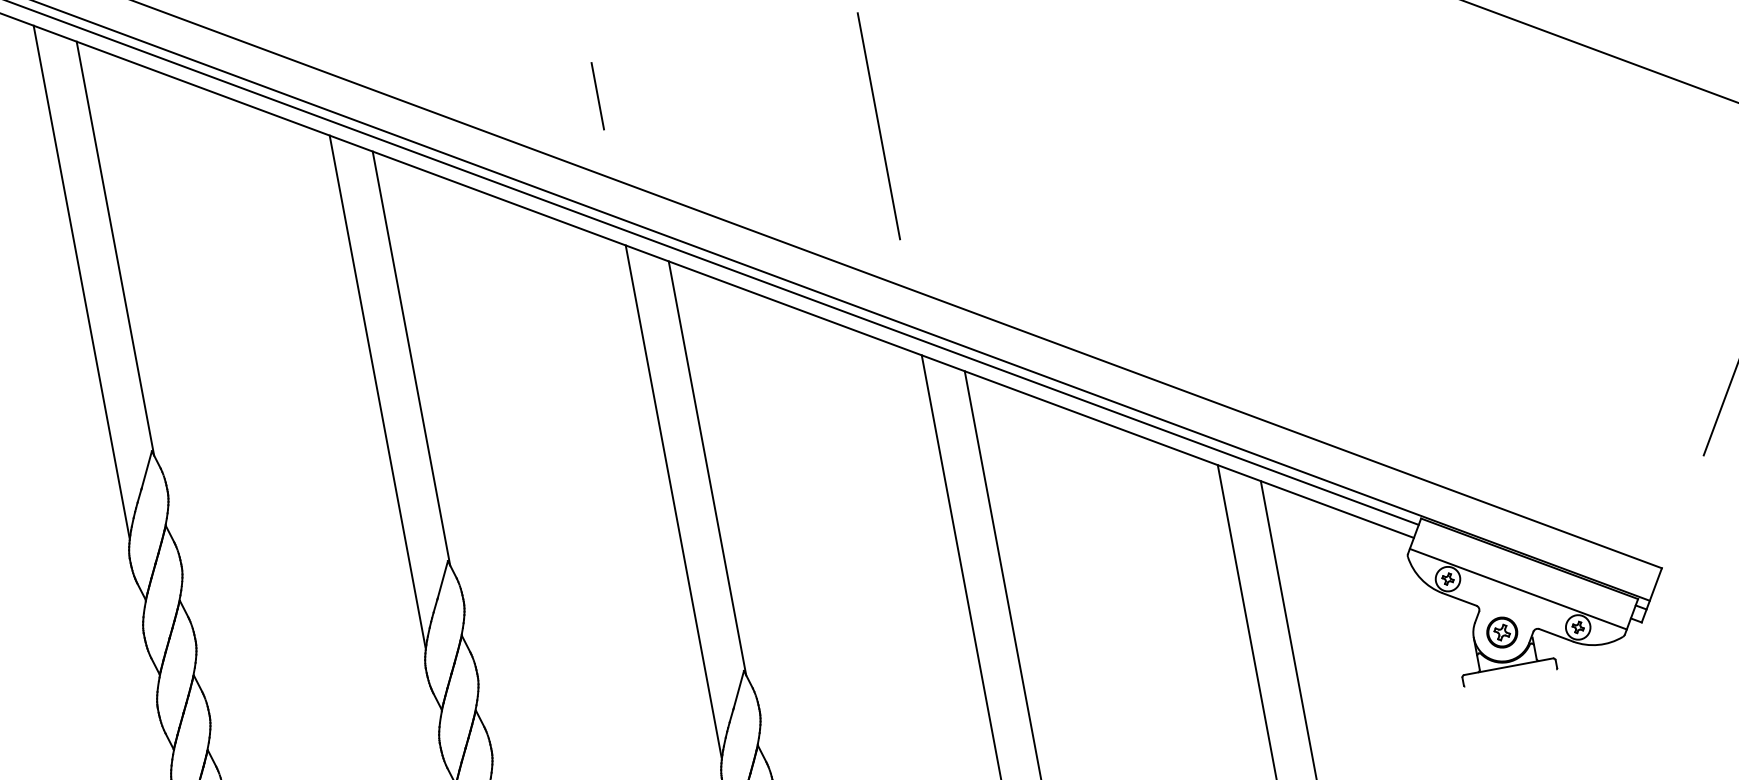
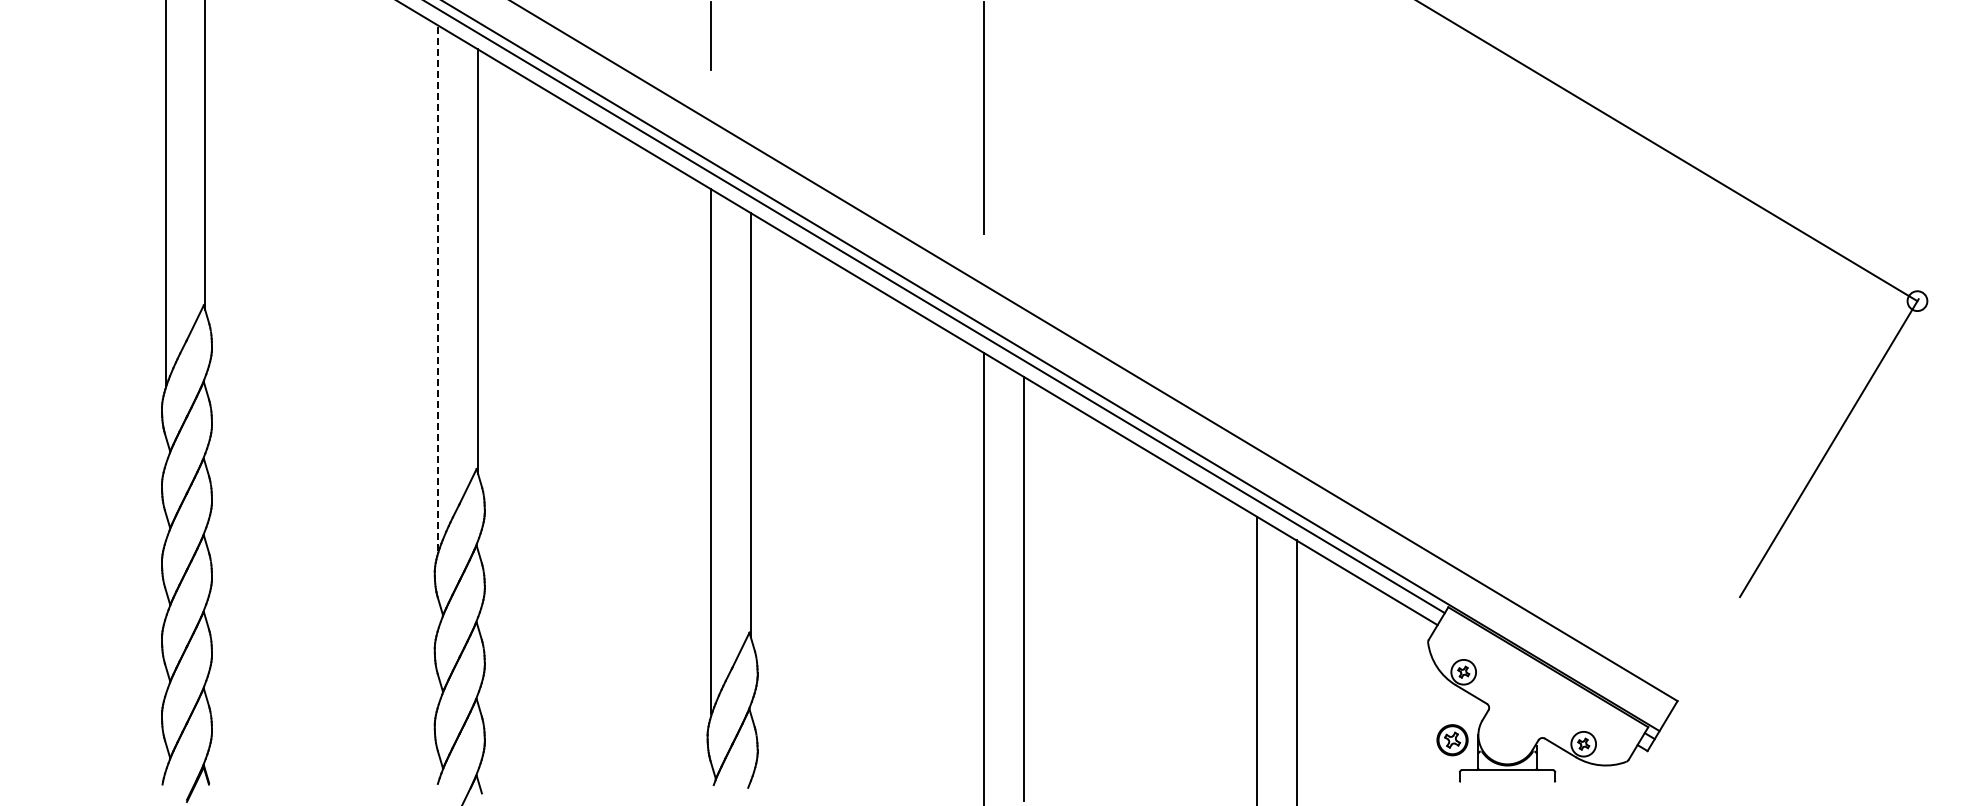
line: (377, 390) -> (438, 287), solid -> dashed
line: (1518, 589) -> (1531, 695), removed
part: (1502, 632) -> (1452, 740), moved

